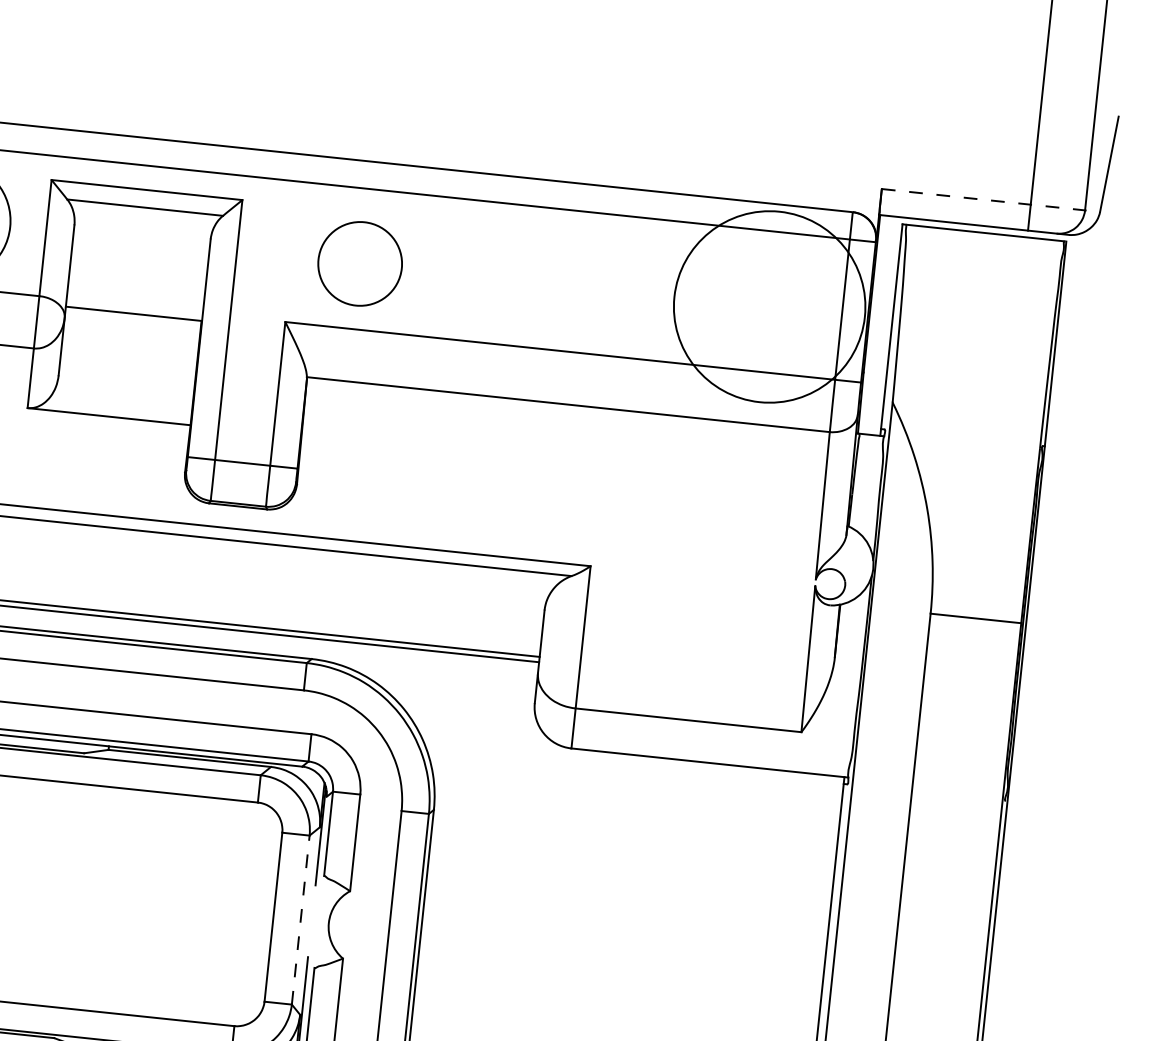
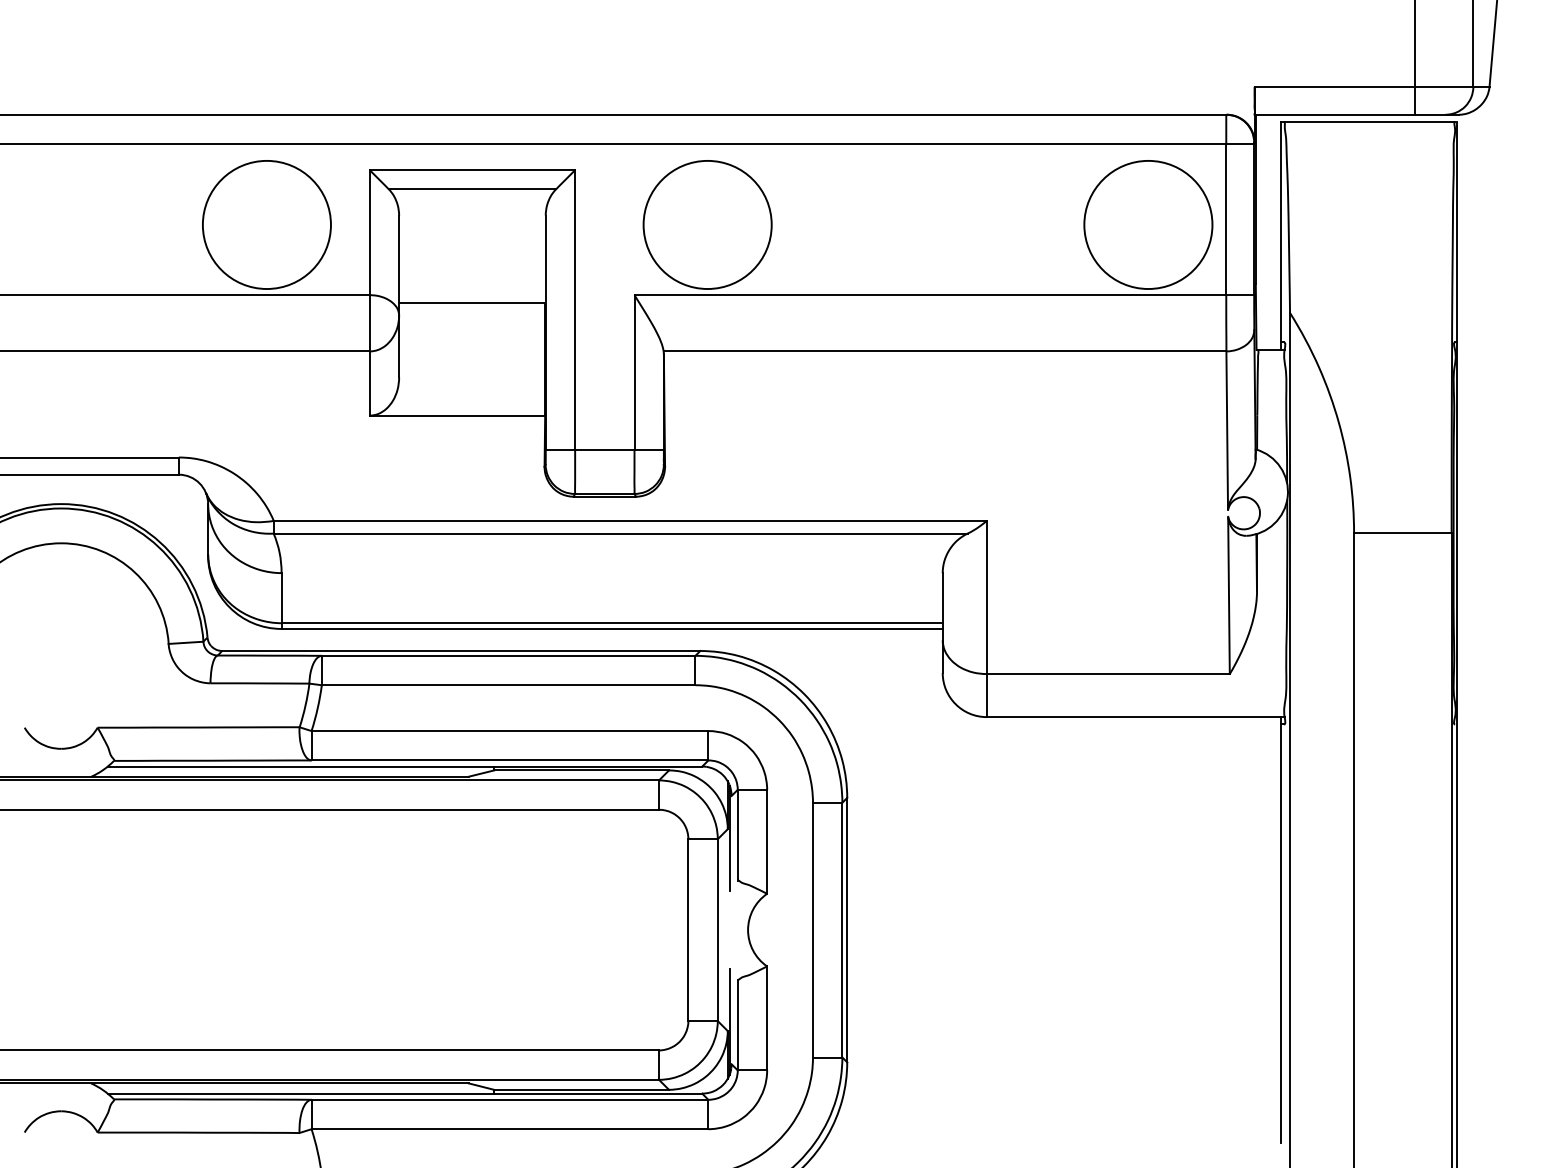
line: (991, 200) -> (1372, 86), dashed -> solid
circle: (360, 263) -> (707, 224), size x1.43
circle: (769, 306) -> (1148, 224), size x0.62
line: (300, 920) -> (717, 930), dashed -> solid

